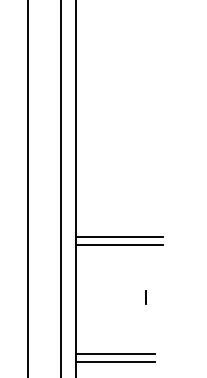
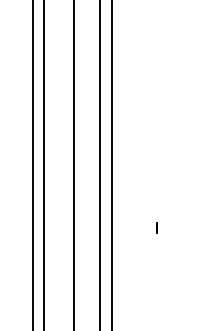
line: (118, 237) -> (145, 178), removed
line: (118, 244) -> (145, 184), removed
line: (145, 296) -> (156, 227), moved
line: (114, 353) -> (142, 270), removed
line: (114, 361) -> (142, 276), removed

